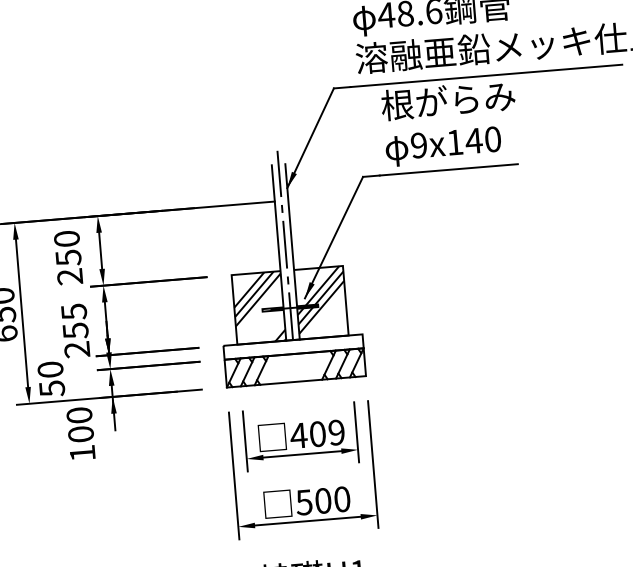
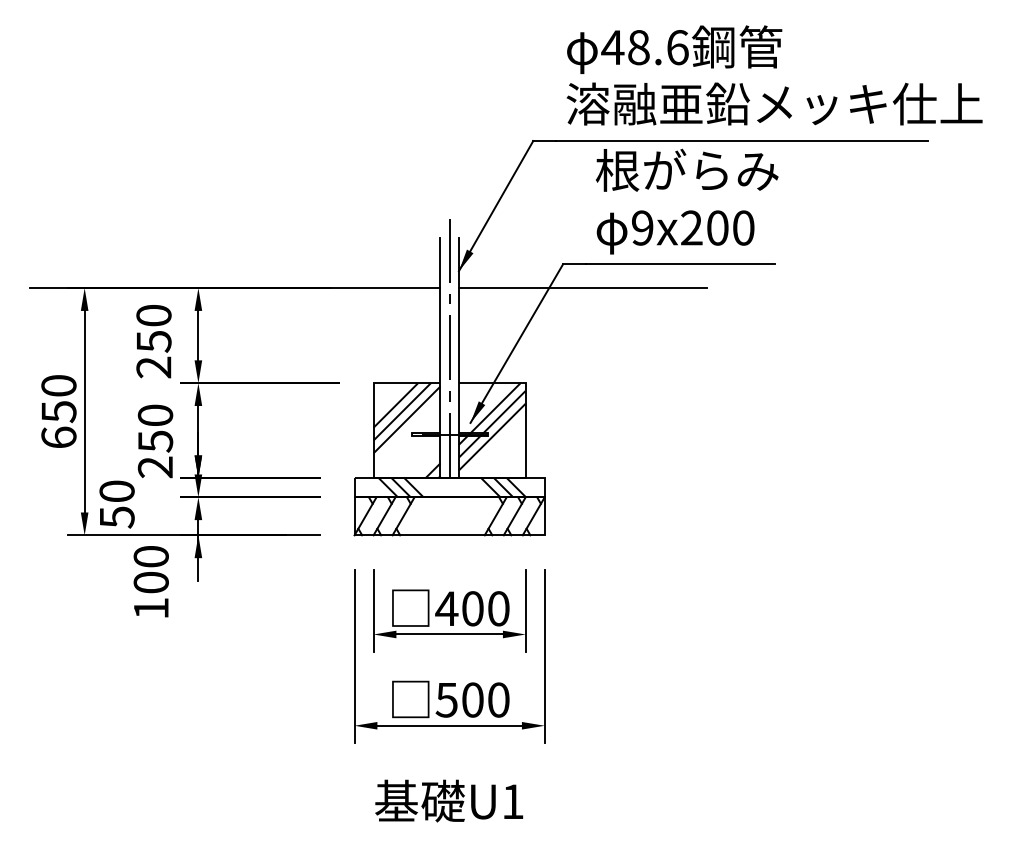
text: (465, 141) -> (705, 227), 9x140 -> 9x200
line: (378, 193) -> (582, 288), added
text: (74, 311) -> (155, 415), 255 -> 250
hatch: (295, 346) -> (452, 487), added
text: (336, 432) -> (498, 608), 409 -> 400

